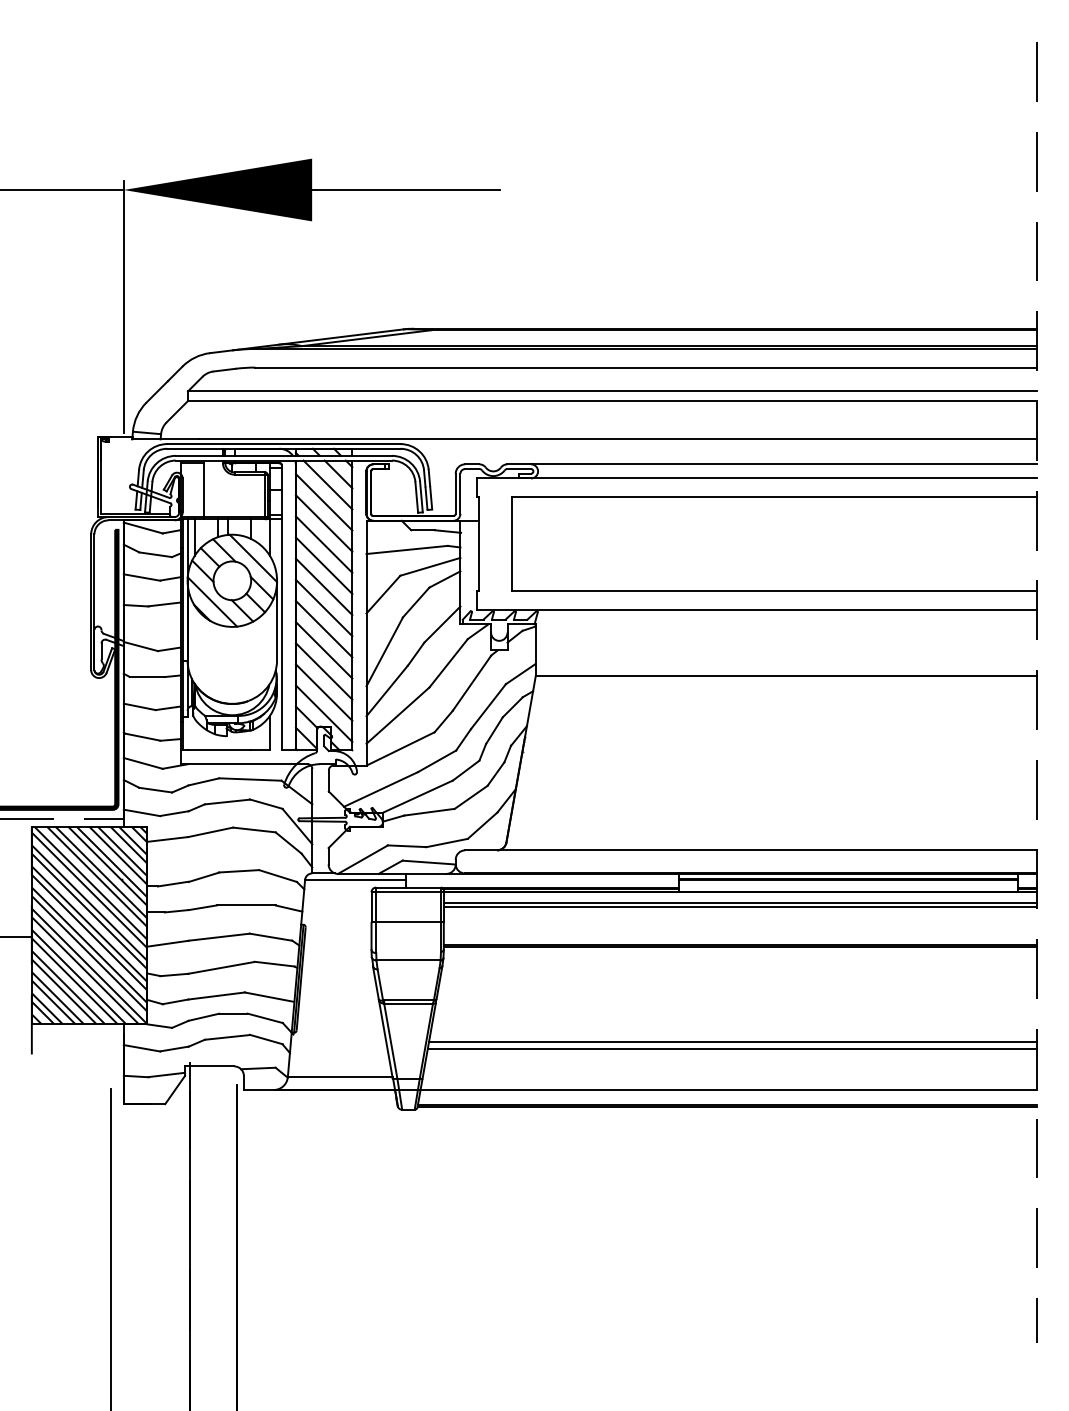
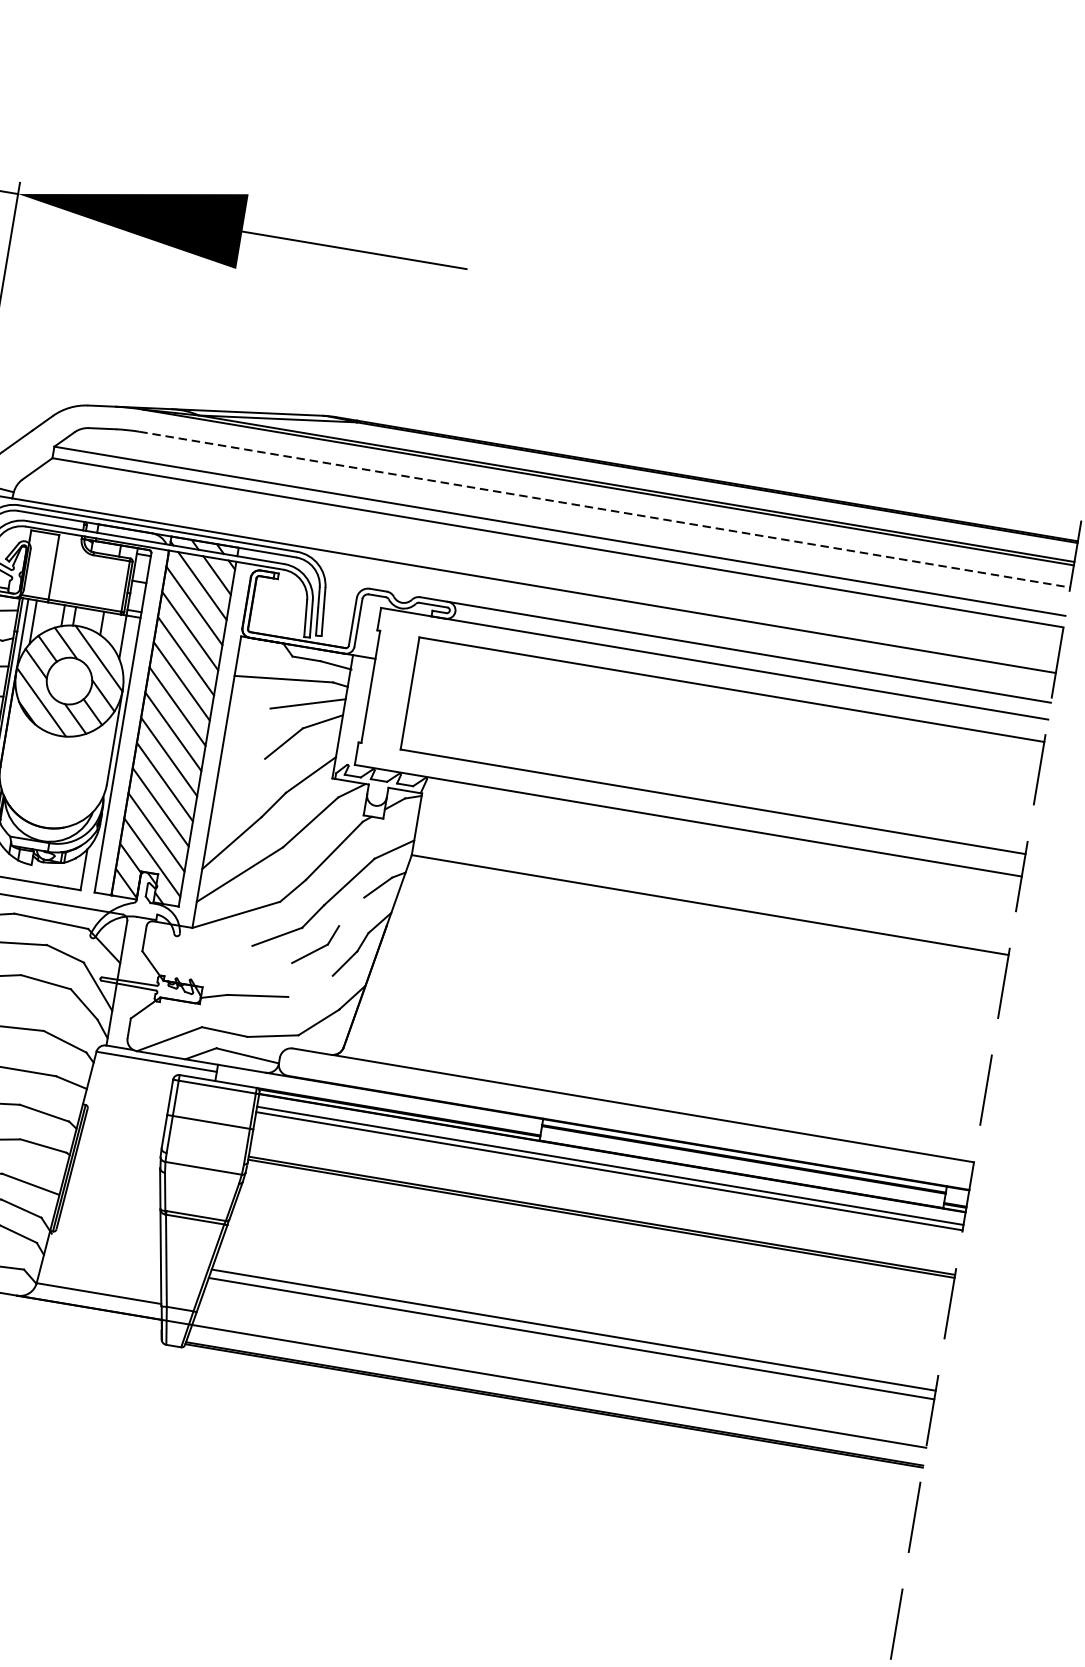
line: (646, 367) -> (605, 509), solid -> dashed
line: (383, 594) -> (246, 727), removed
line: (384, 651) -> (236, 795), removed
line: (494, 730) -> (351, 911), removed
line: (380, 789) -> (204, 959), removed
line: (417, 796) -> (246, 974), removed
line: (470, 797) -> (309, 986), removed

